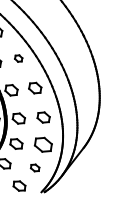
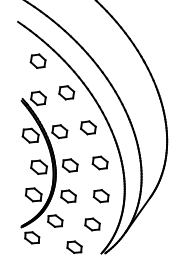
part: (18, 58) -> (66, 92), size x1.67
part: (42, 145) -> (100, 196), size x0.71
part: (35, 167) -> (92, 224), size x1.43

